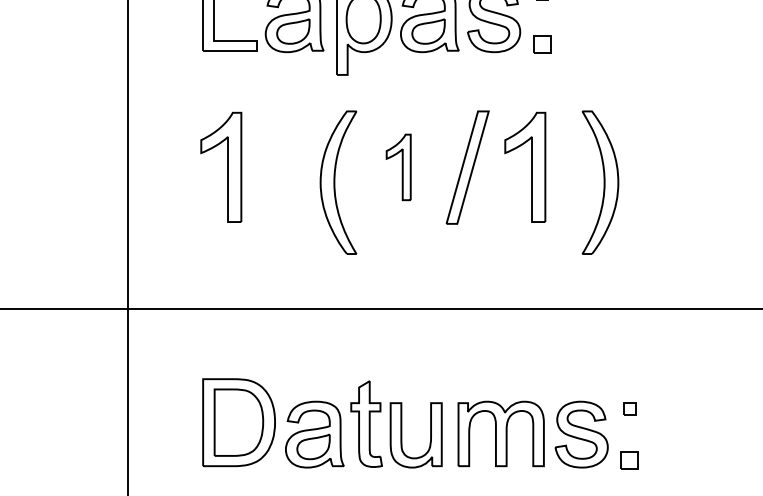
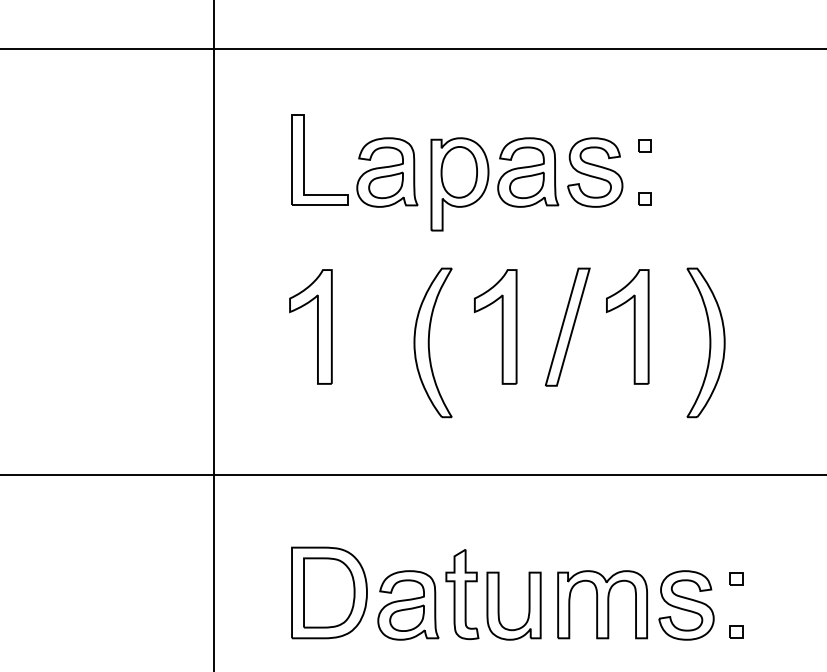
part: (541, 44) -> (644, 198), size x0.71
part: (398, 166) -> (495, 326), size x1.67
part: (629, 459) -> (736, 631), size x0.71

